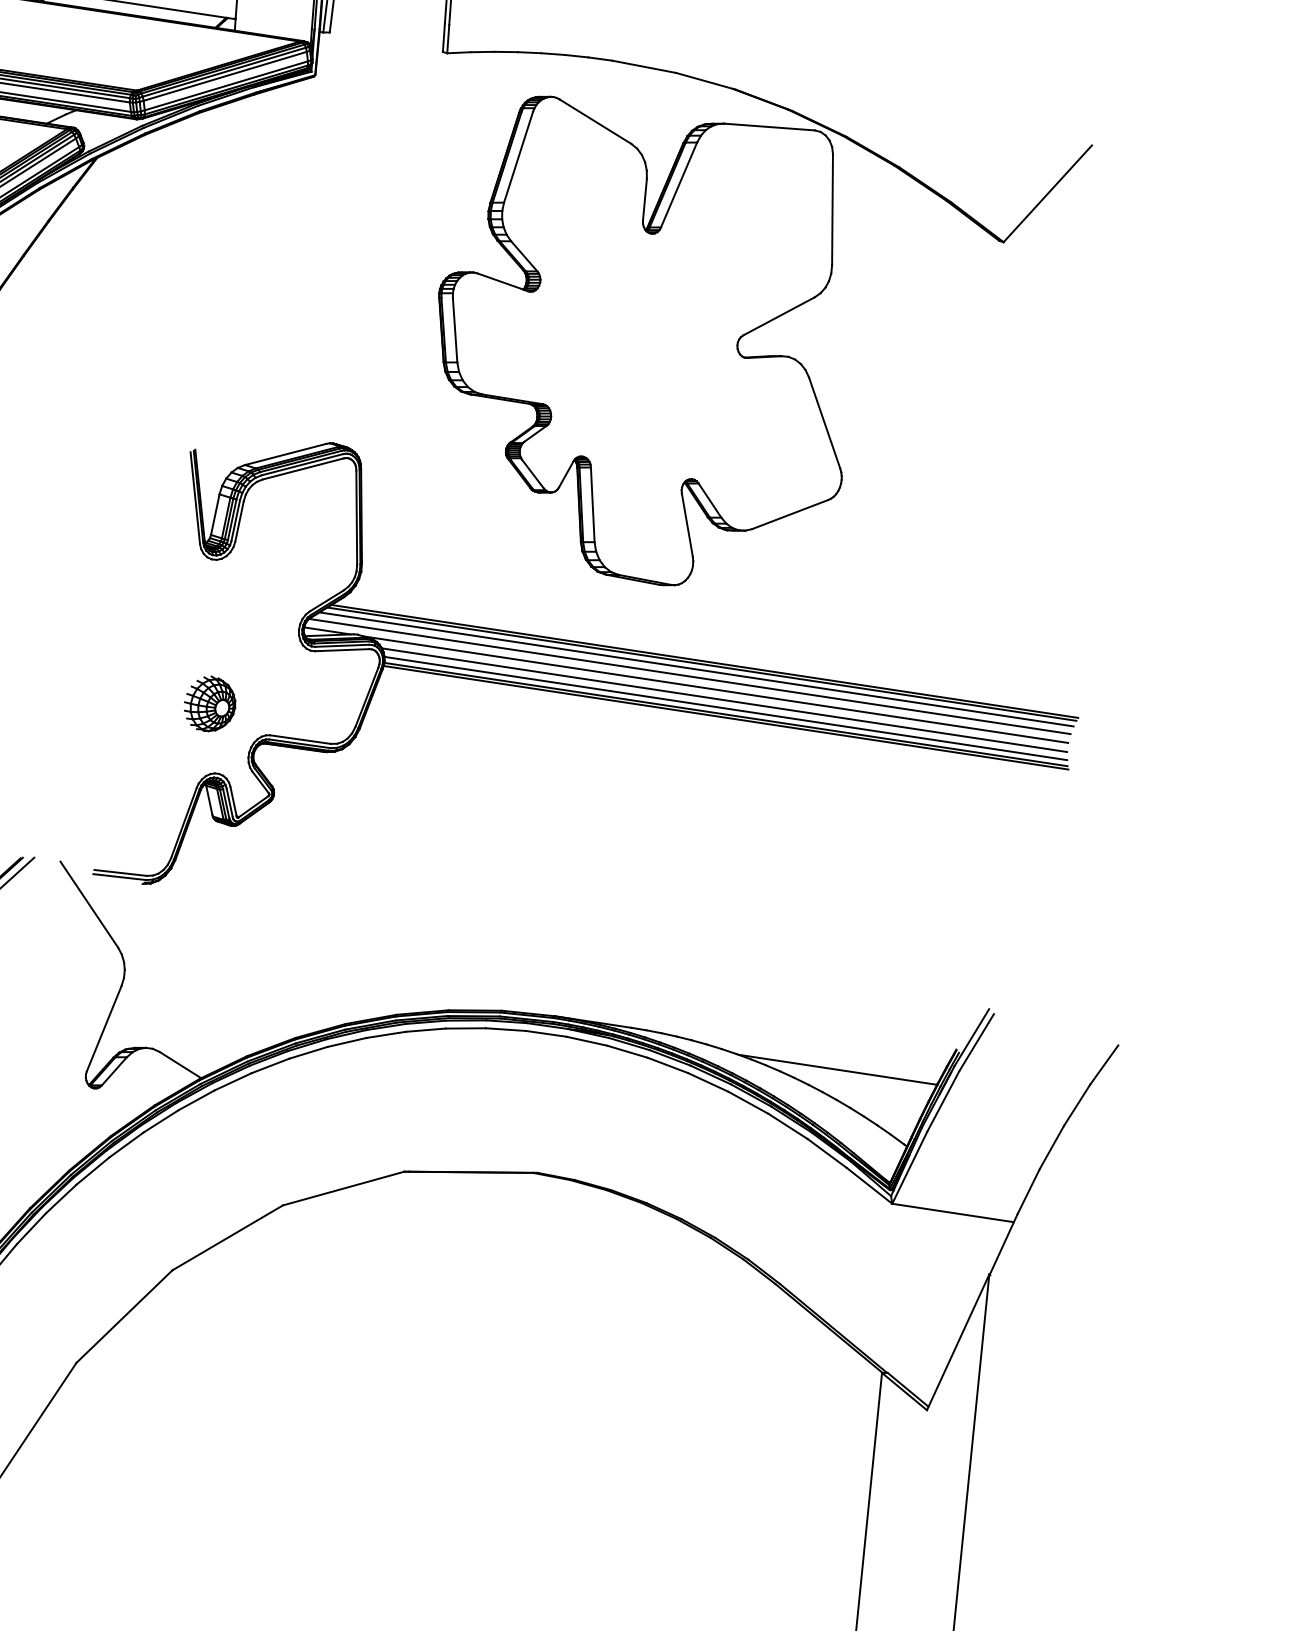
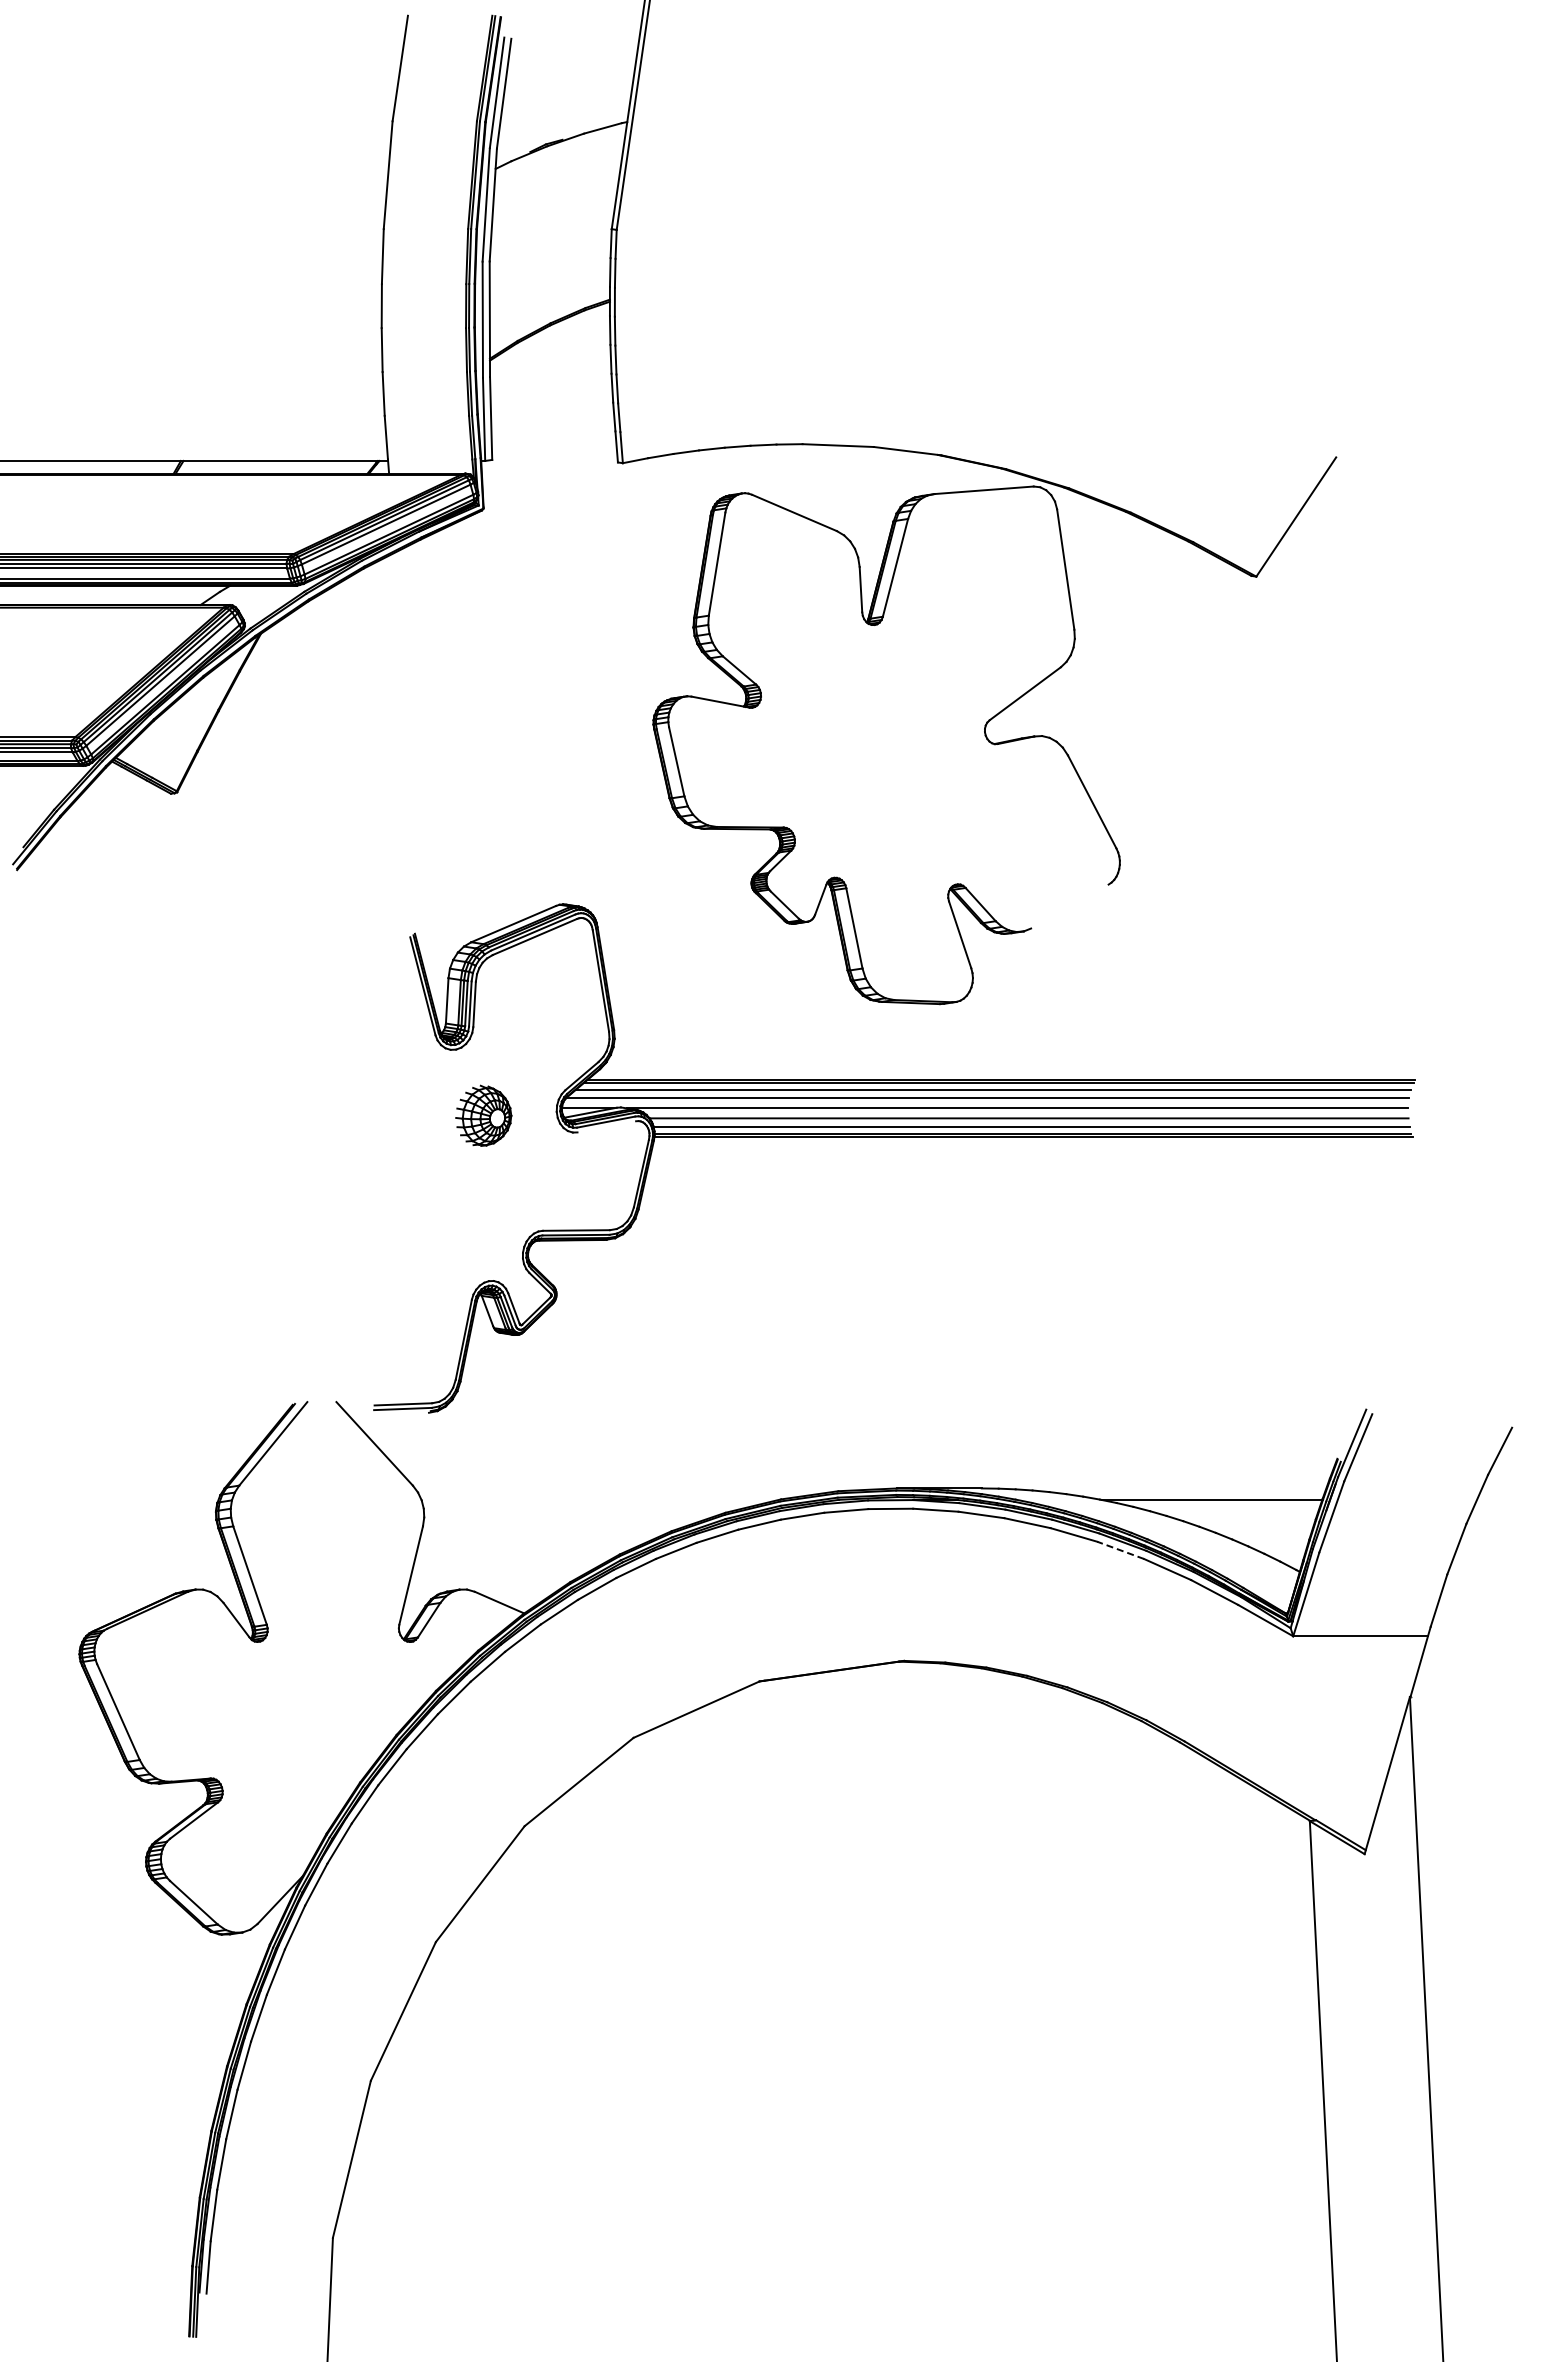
line: (789, 514) -> (1069, 906), removed
line: (341, 649) -> (606, 1126), removed
part: (210, 703) -> (483, 1115), moved
line: (748, 1102) -> (1120, 1550), solid -> dashed

